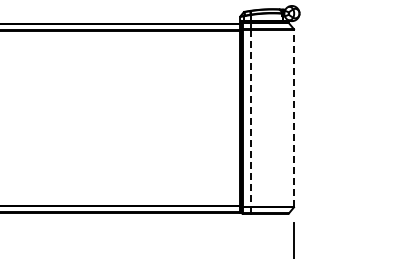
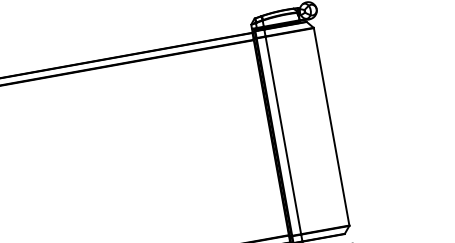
line: (250, 118) -> (283, 135), dashed -> solid
line: (294, 118) -> (332, 126), dashed -> solid

